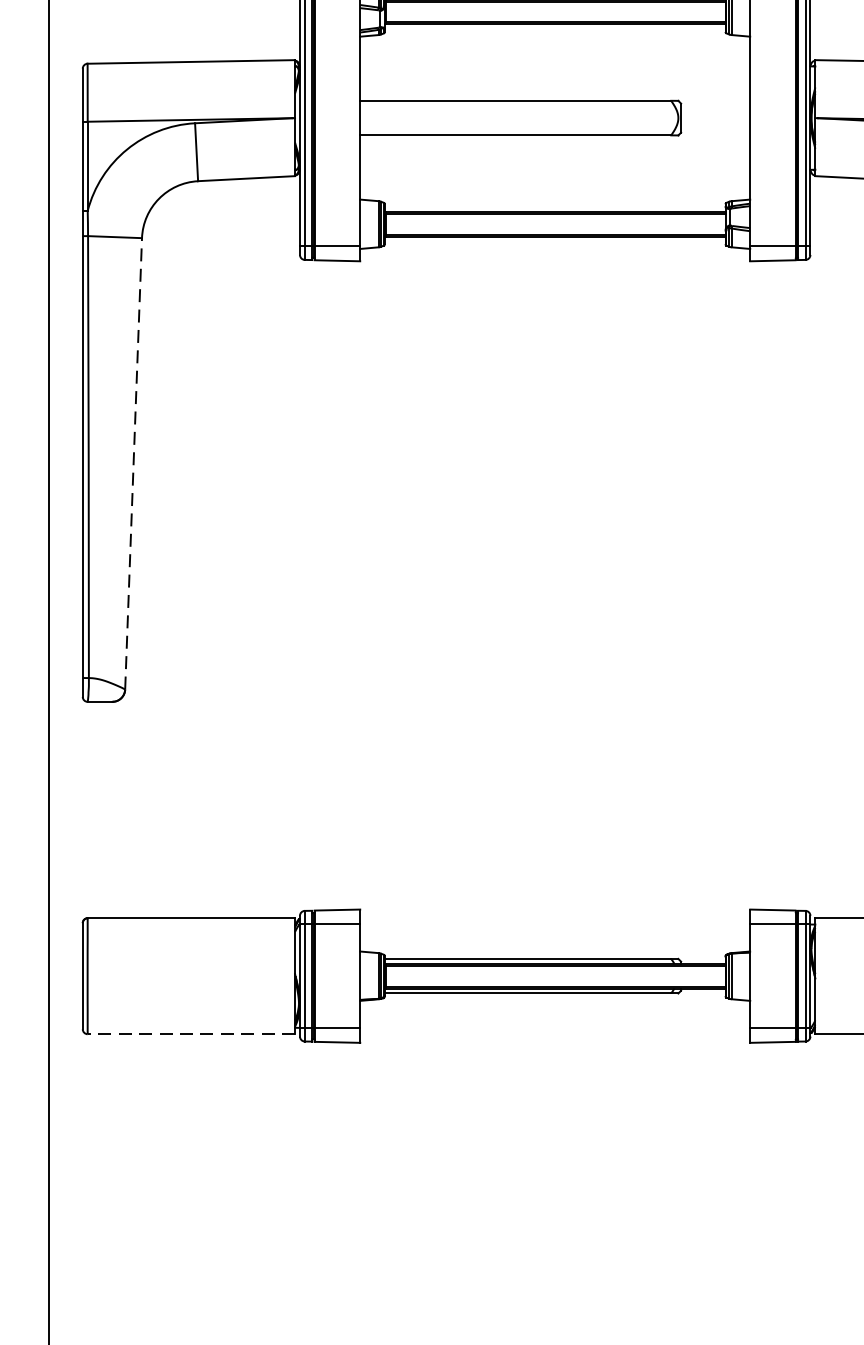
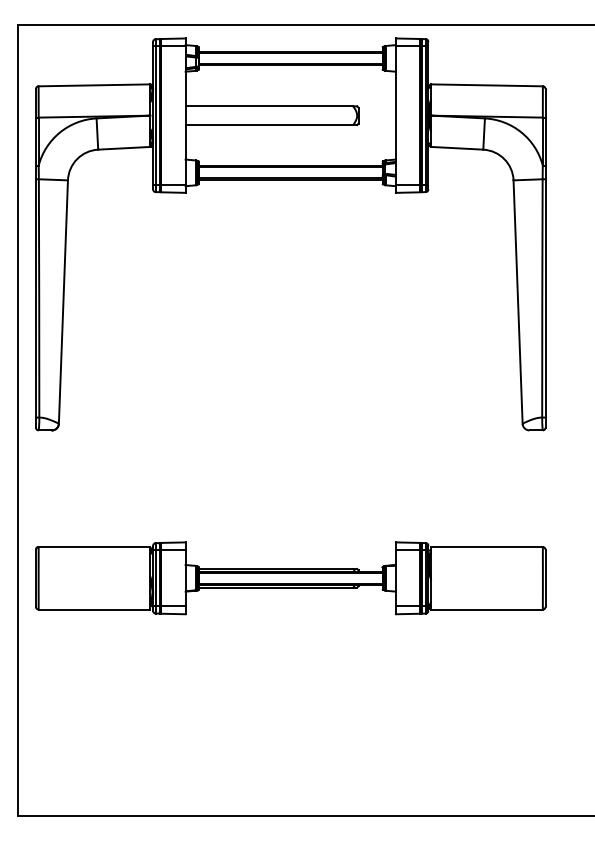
line: (133, 464) -> (63, 302), dashed -> solid
line: (191, 1033) -> (94, 609), dashed -> solid

